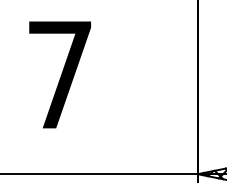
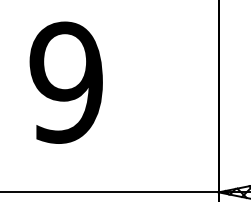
text: (59, 74) -> (65, 82), 7 -> 9

